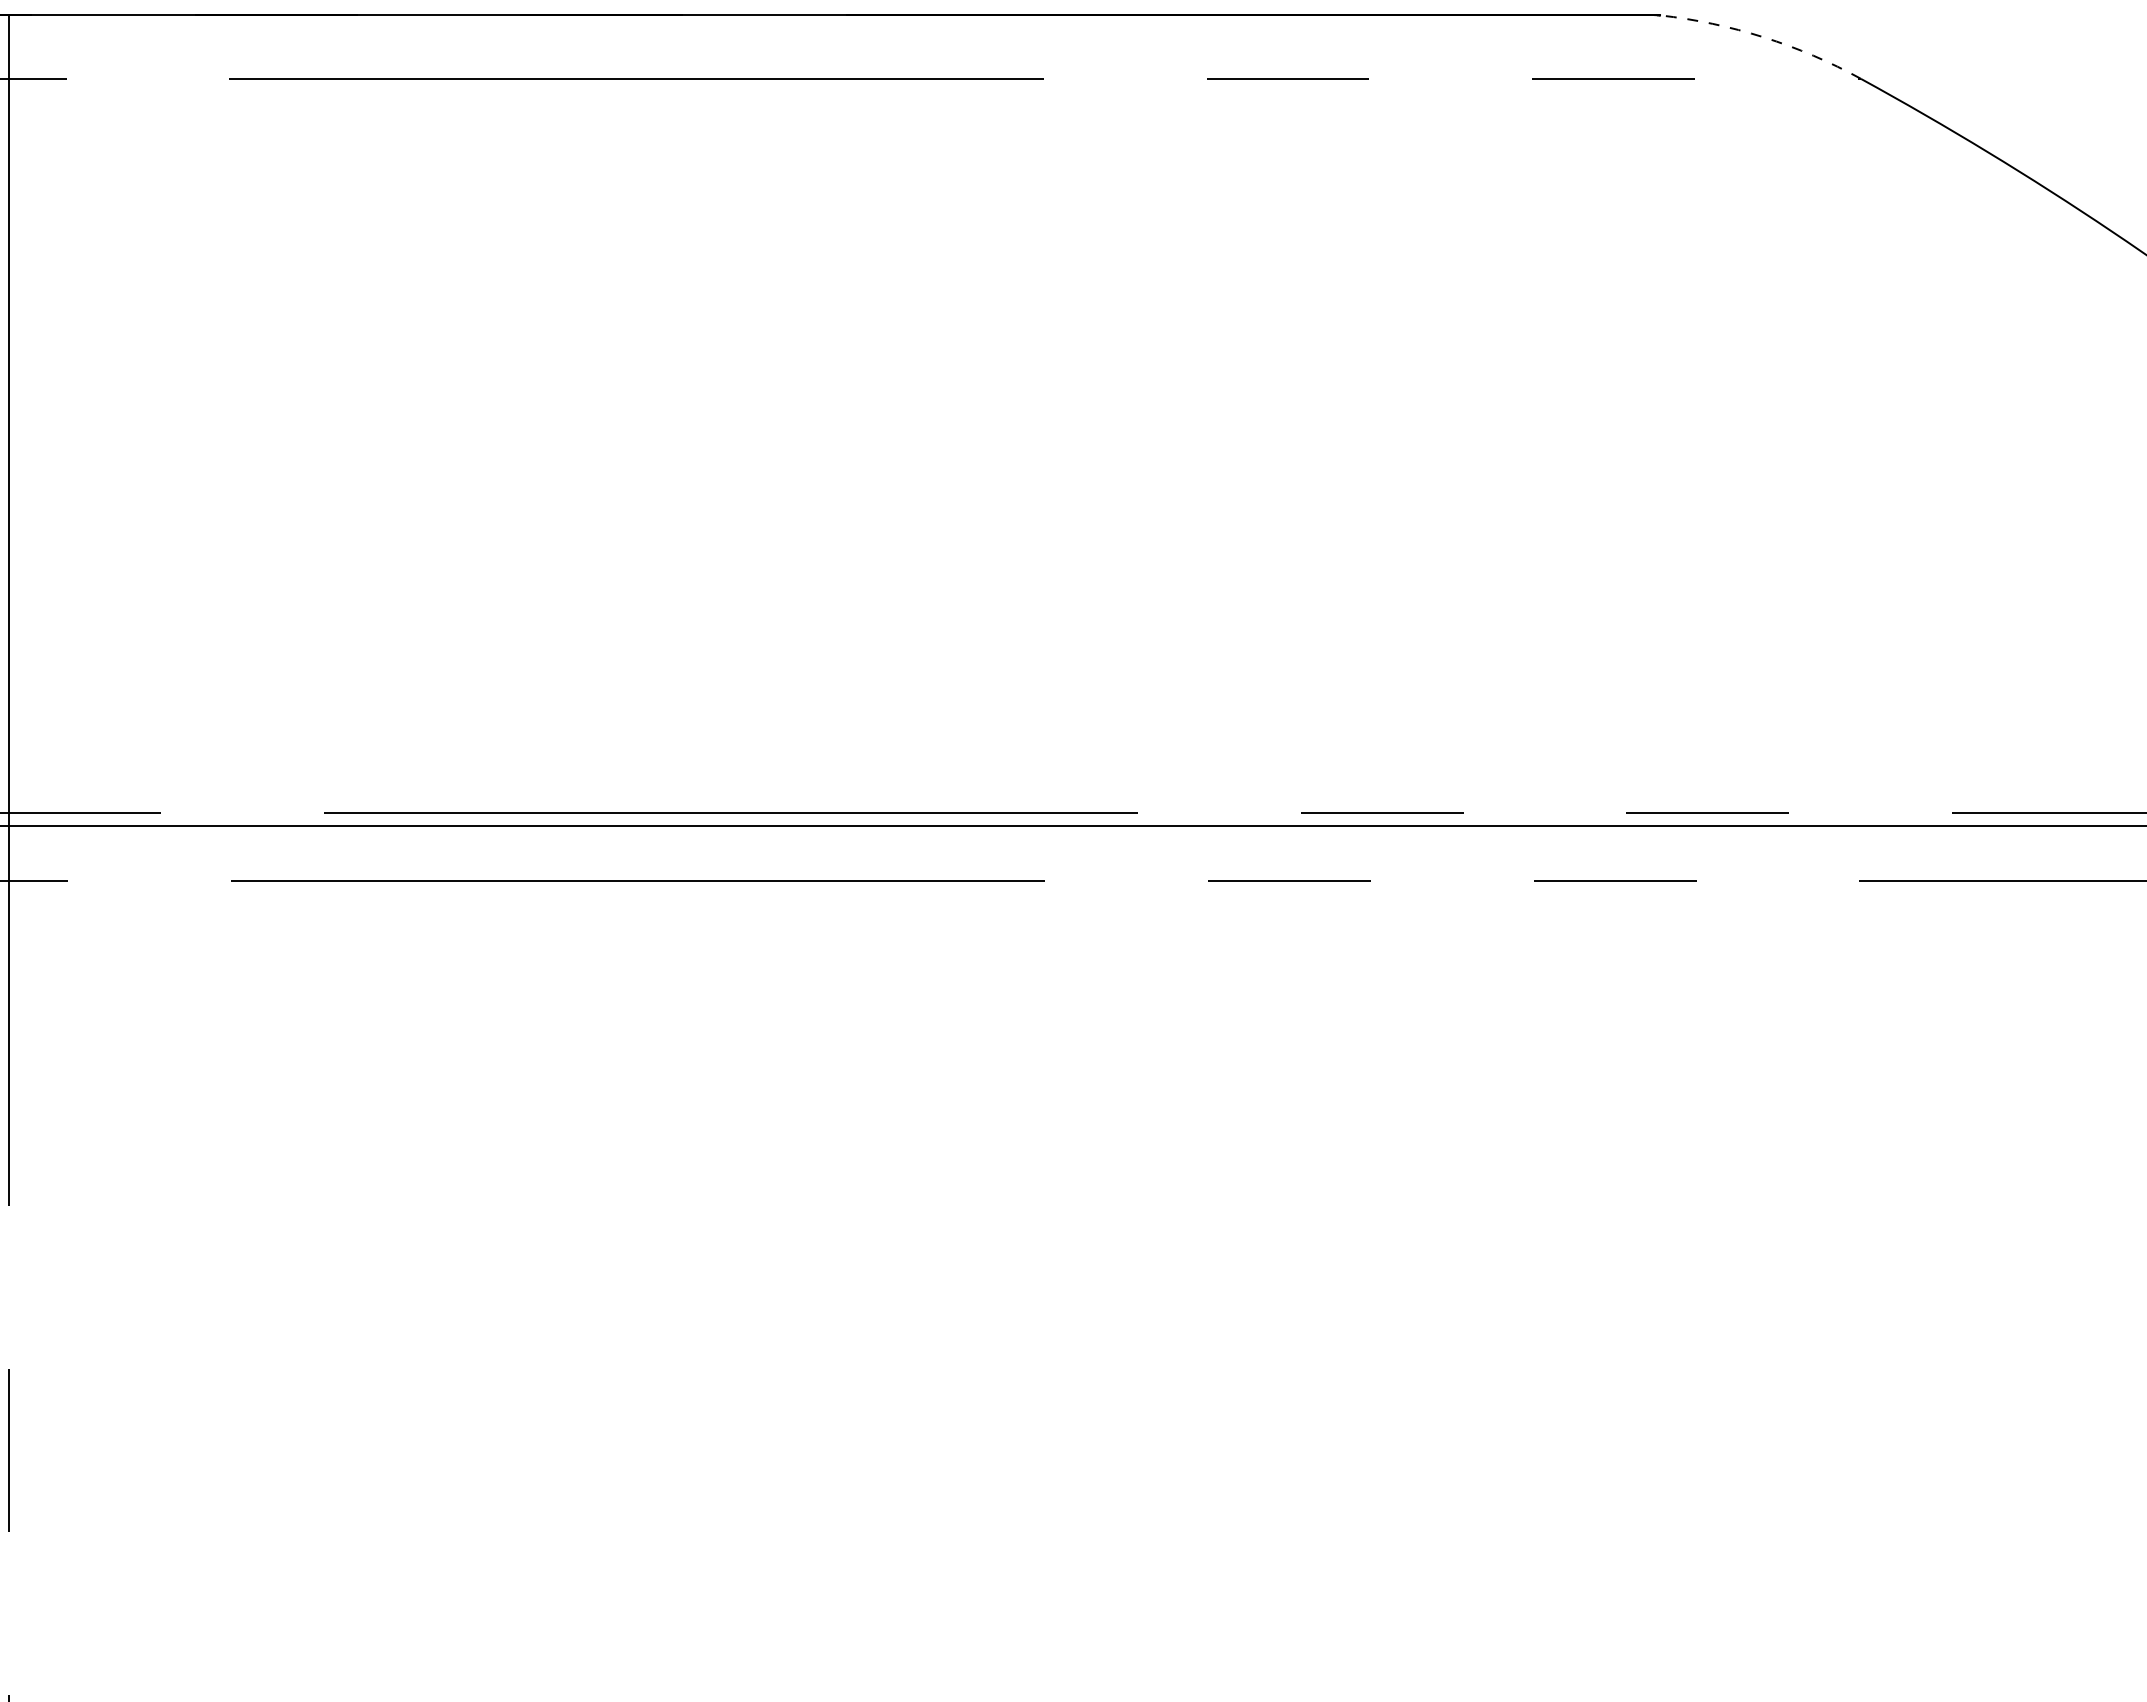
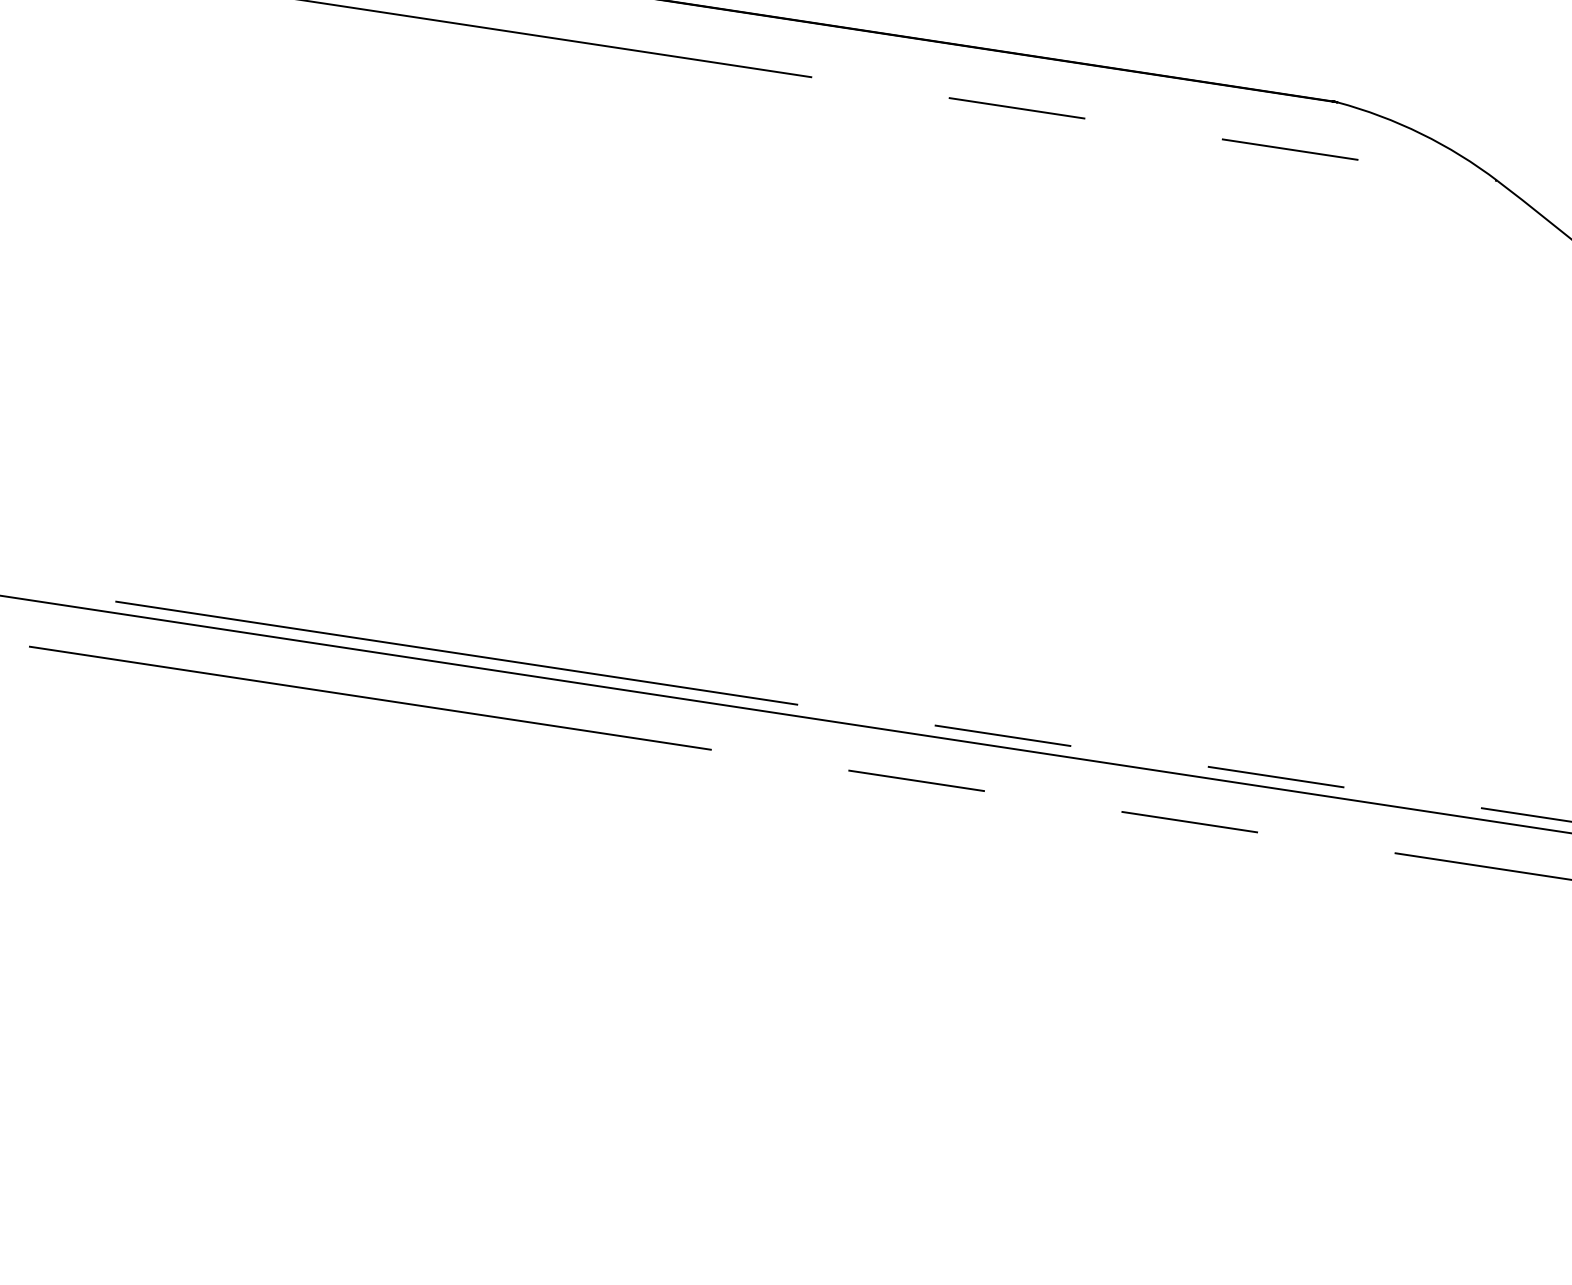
arc: (1763, 37) -> (1421, 133), dashed -> solid

